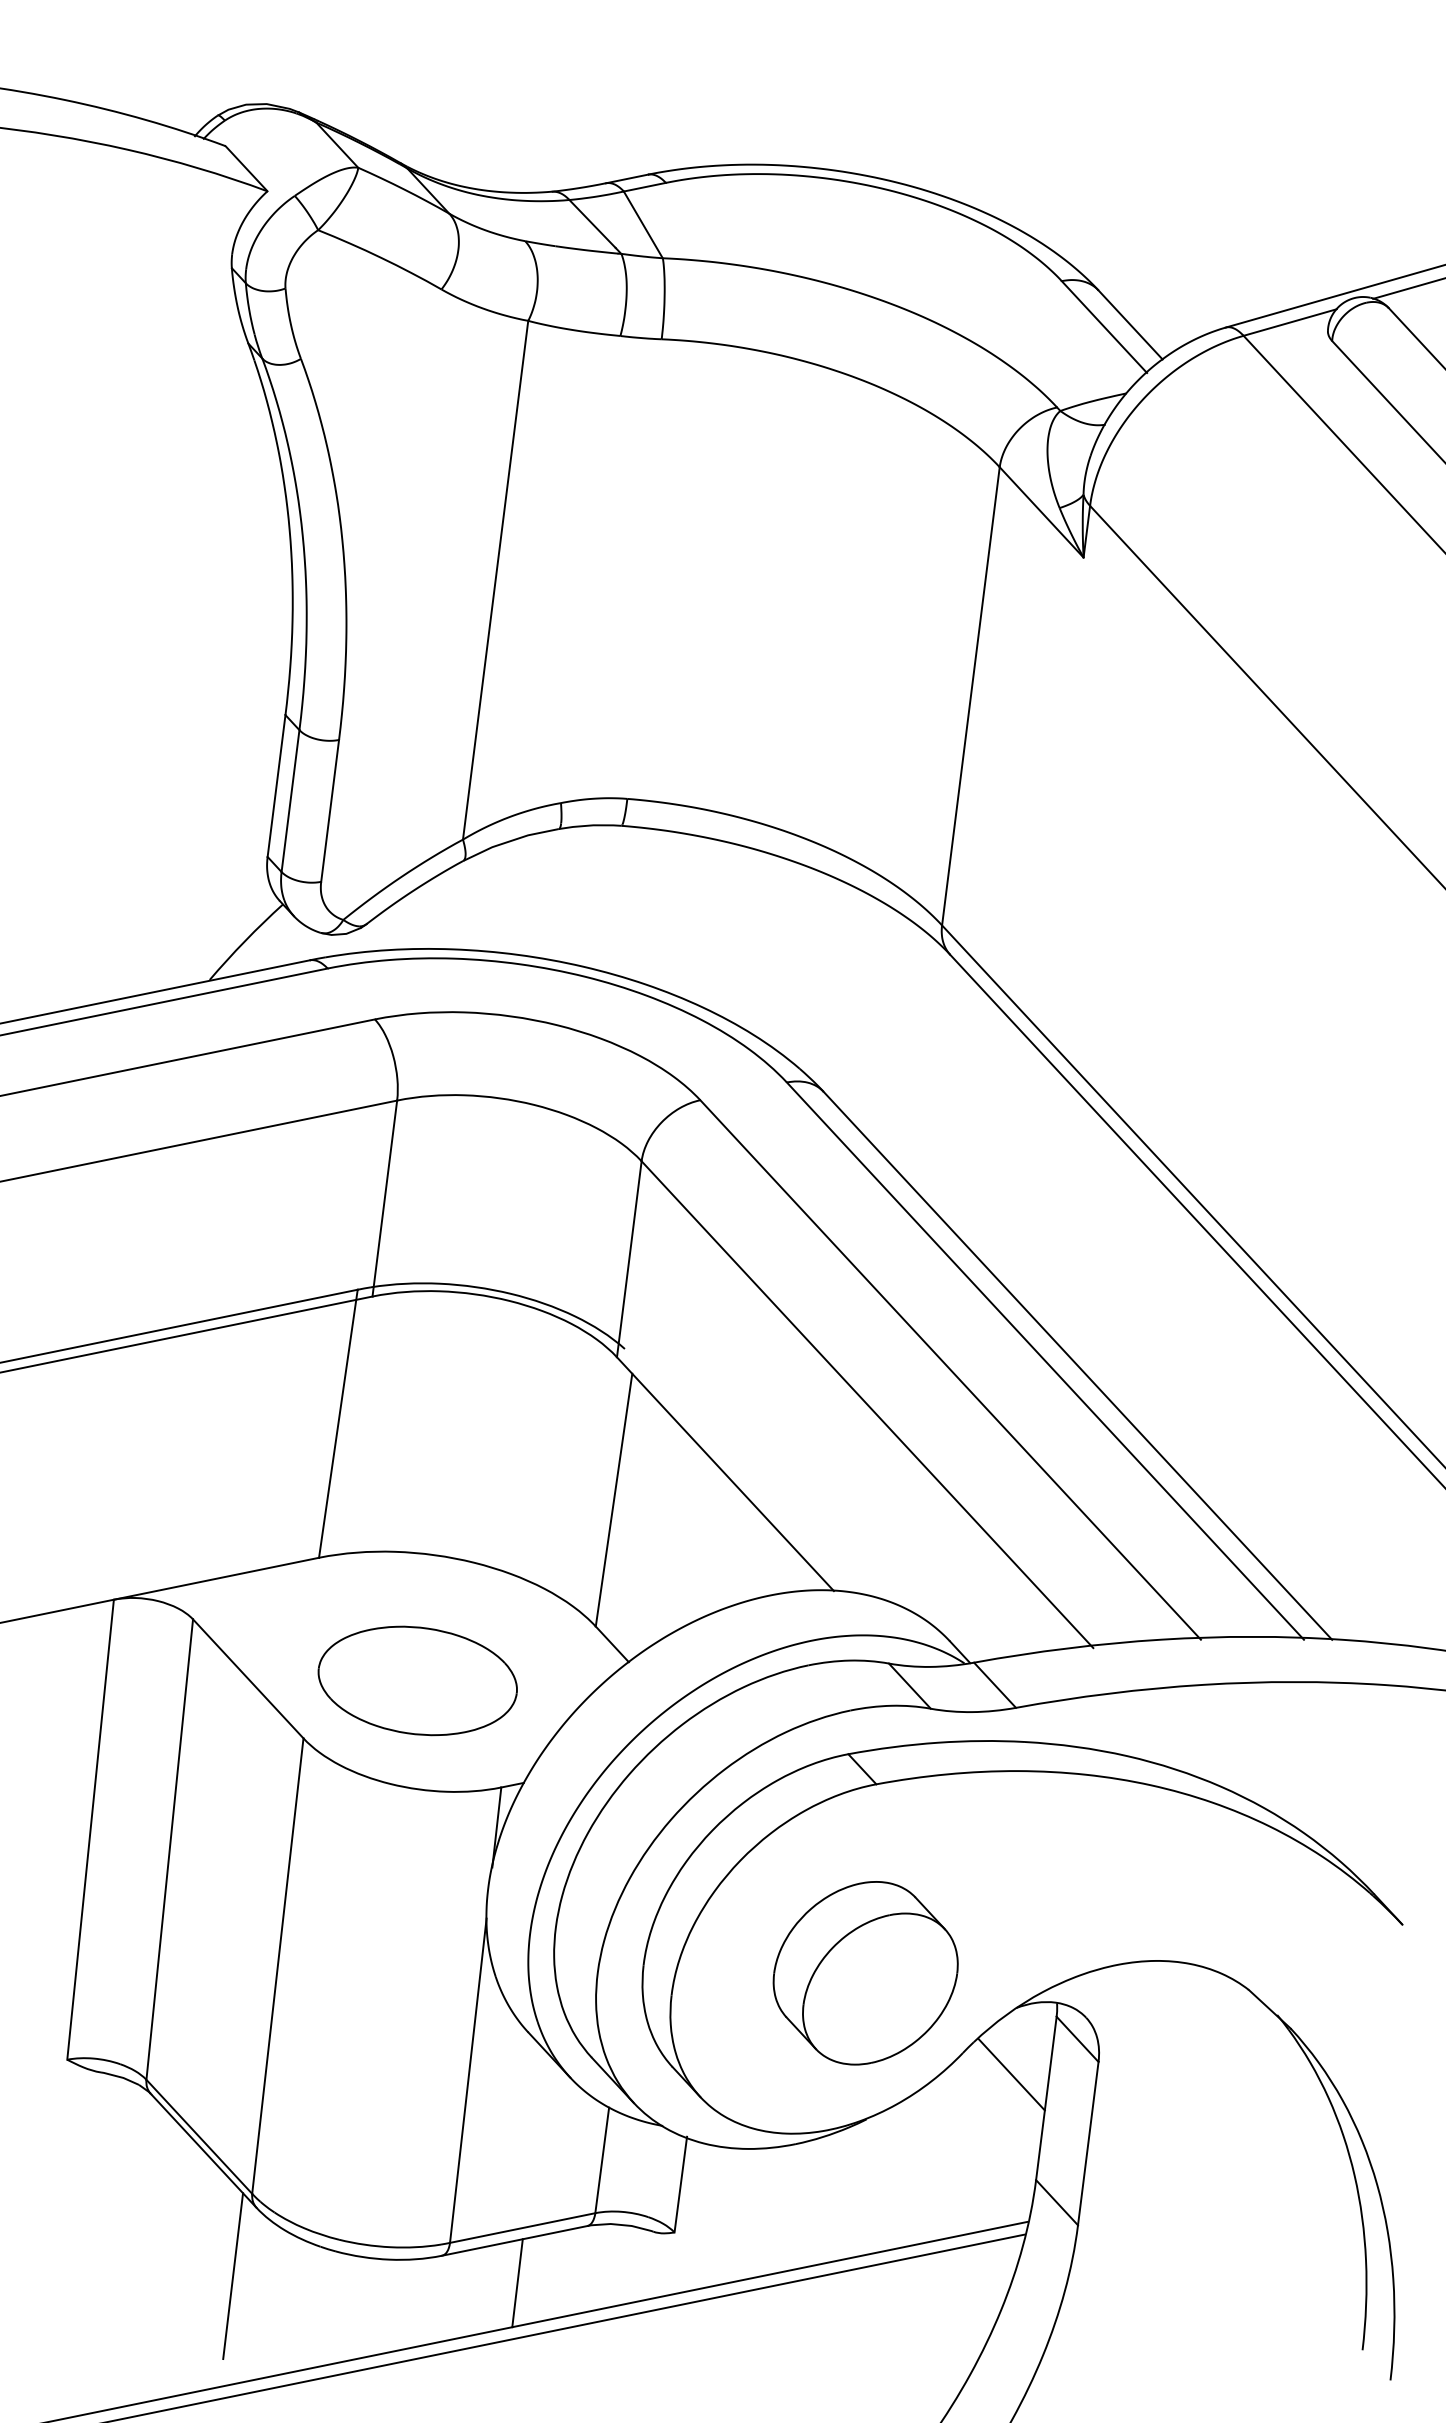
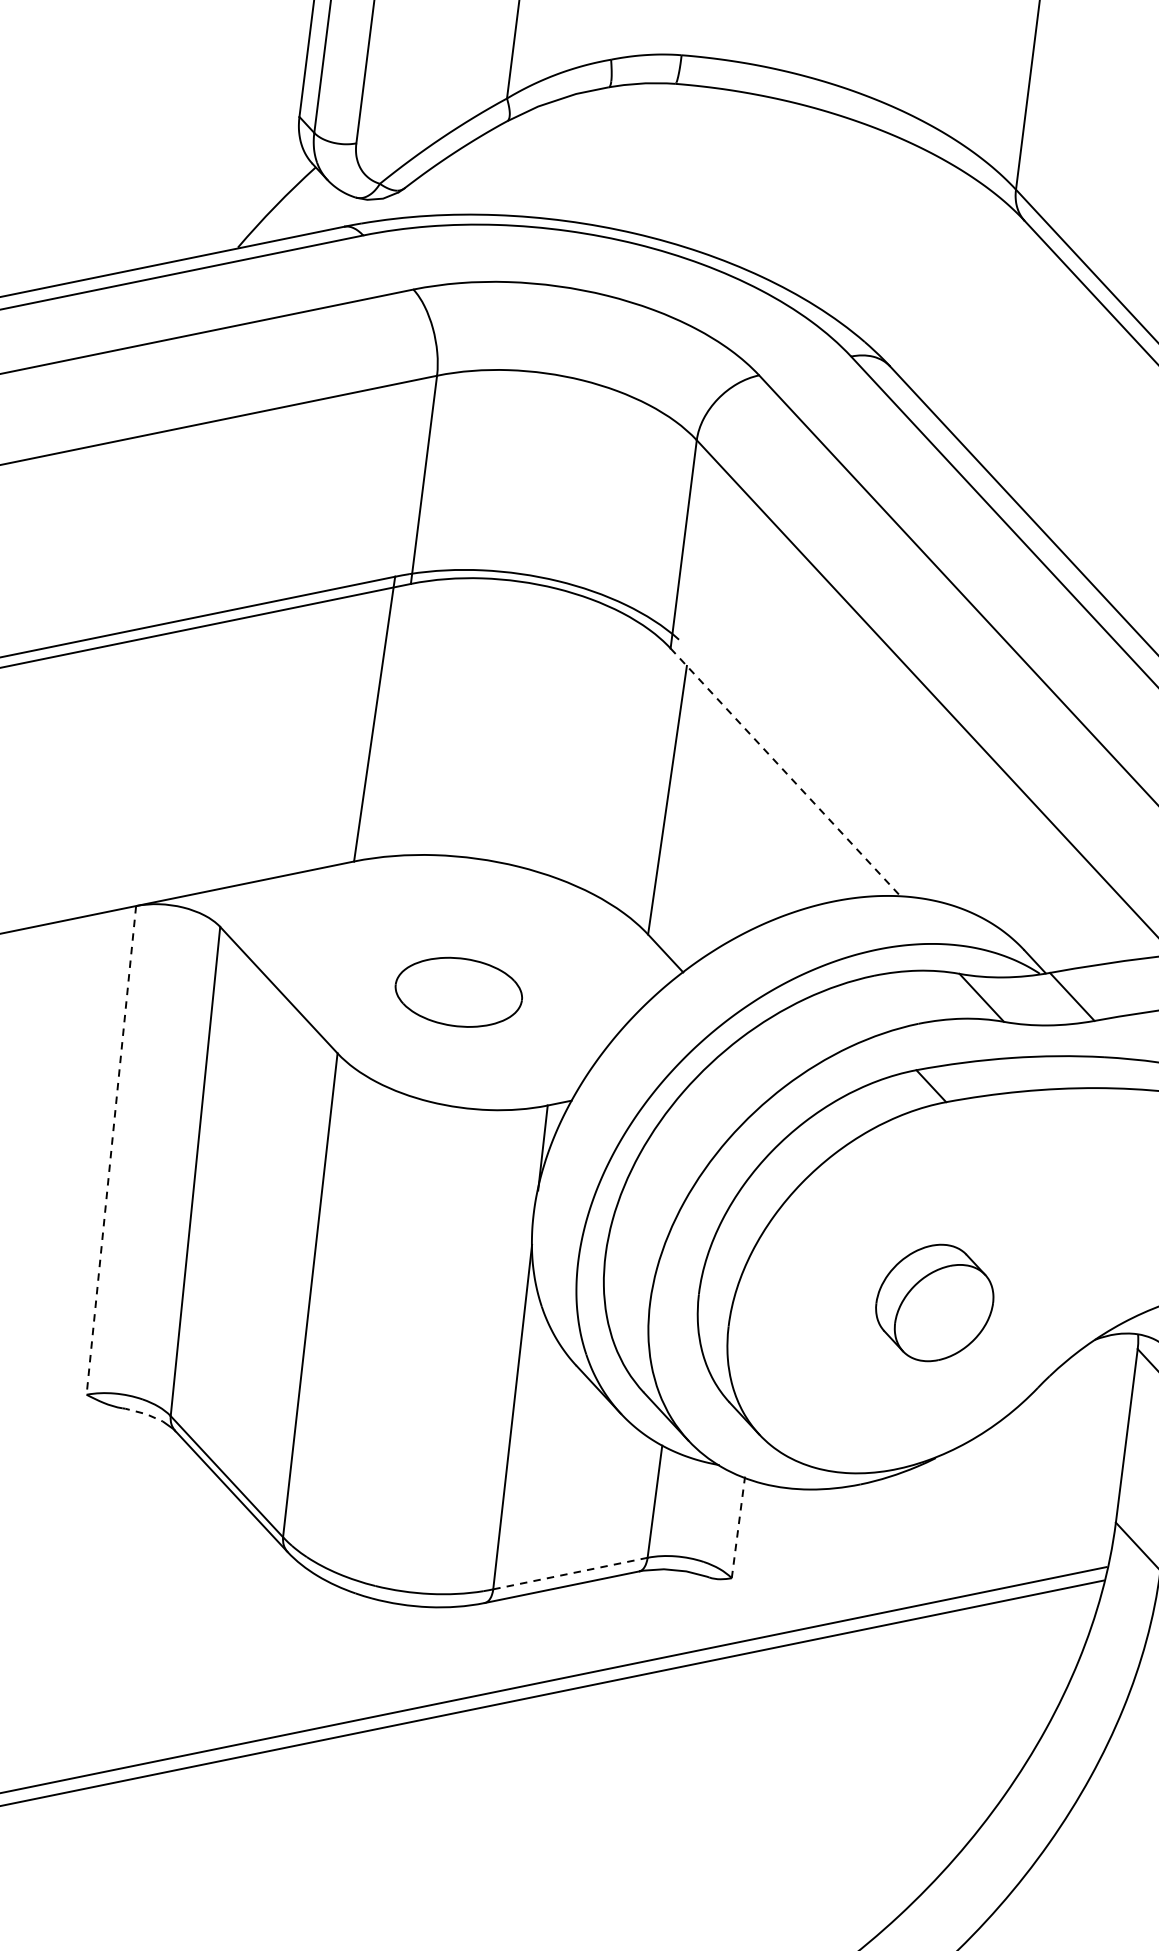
line: (725, 1474) -> (785, 773), solid -> dashed
part: (417, 1680) -> (458, 991), size x0.6
line: (90, 1830) -> (111, 1151), solid -> dashed
part: (865, 1973) -> (934, 1303), size x0.6
line: (1011, 2074) -> (1089, 1410), removed
line: (120, 2077) -> (143, 1413), solid -> dashed
line: (680, 2184) -> (738, 1527), solid -> dashed
line: (523, 2227) -> (571, 1573), solid -> dashed
line: (233, 2276) -> (263, 1625), removed
line: (517, 2283) -> (564, 1632), removed

